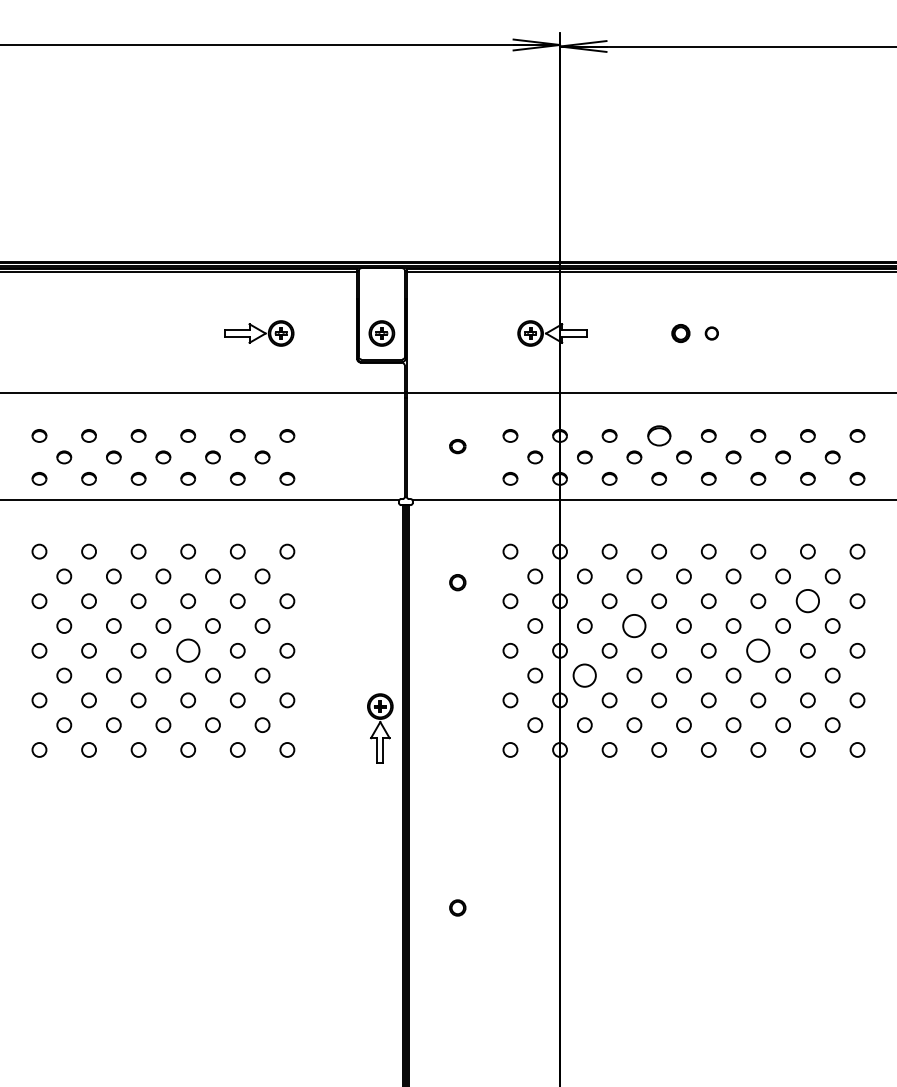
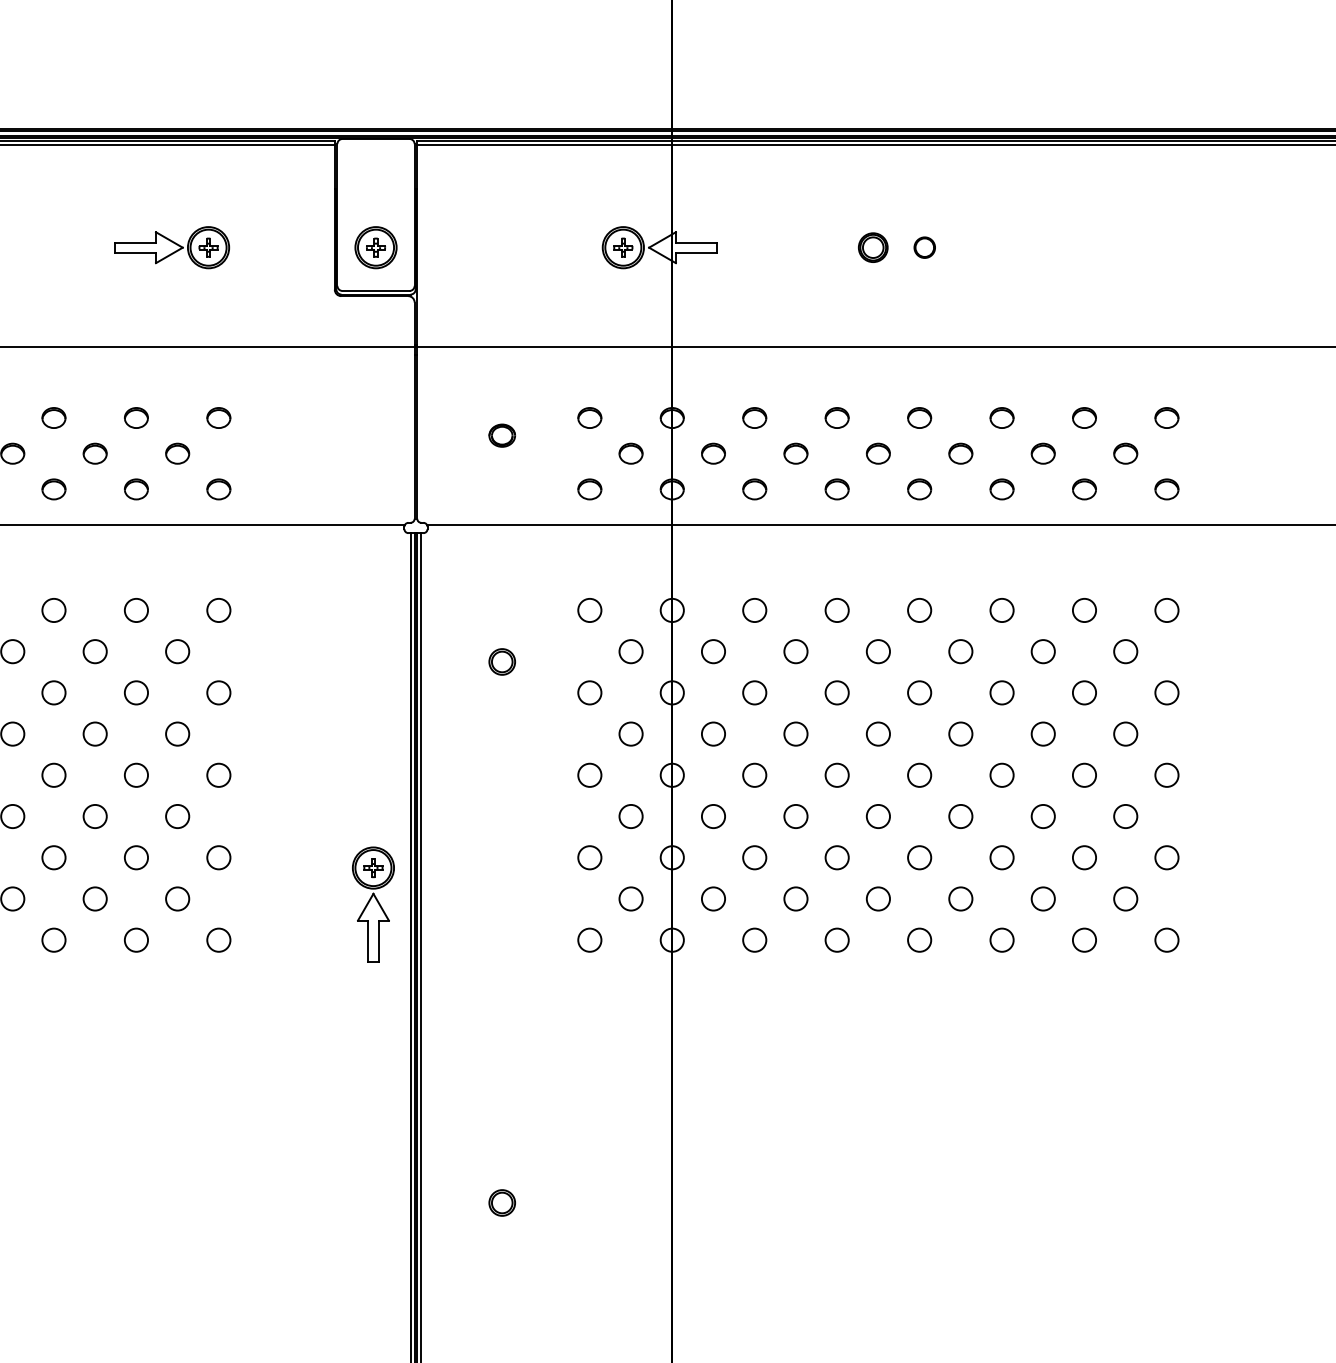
part: (658, 435) -> (836, 417), size x0.62
circle: (807, 601) -> (1083, 693), size x0.62
circle: (634, 625) -> (796, 733), size x0.62
circle: (187, 650) -> (52, 774), size x0.62
circle: (758, 650) -> (1002, 774), size x0.62
circle: (584, 675) -> (712, 816), size x0.62

